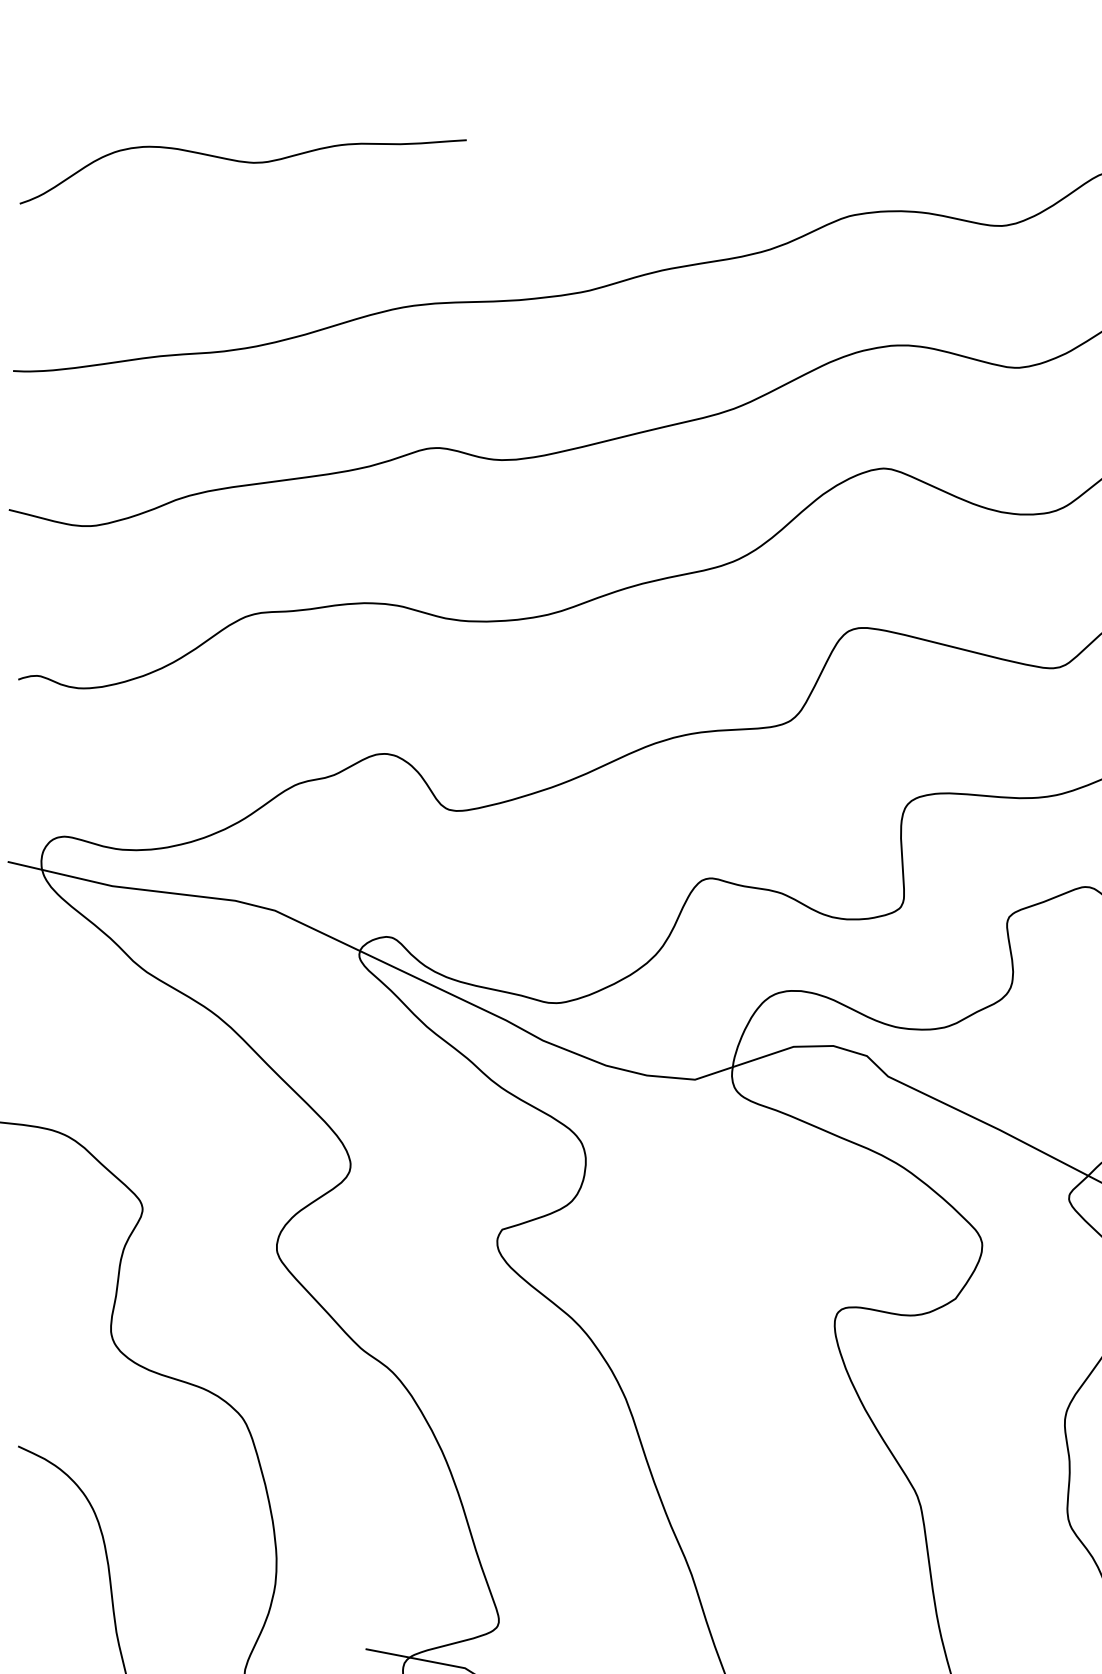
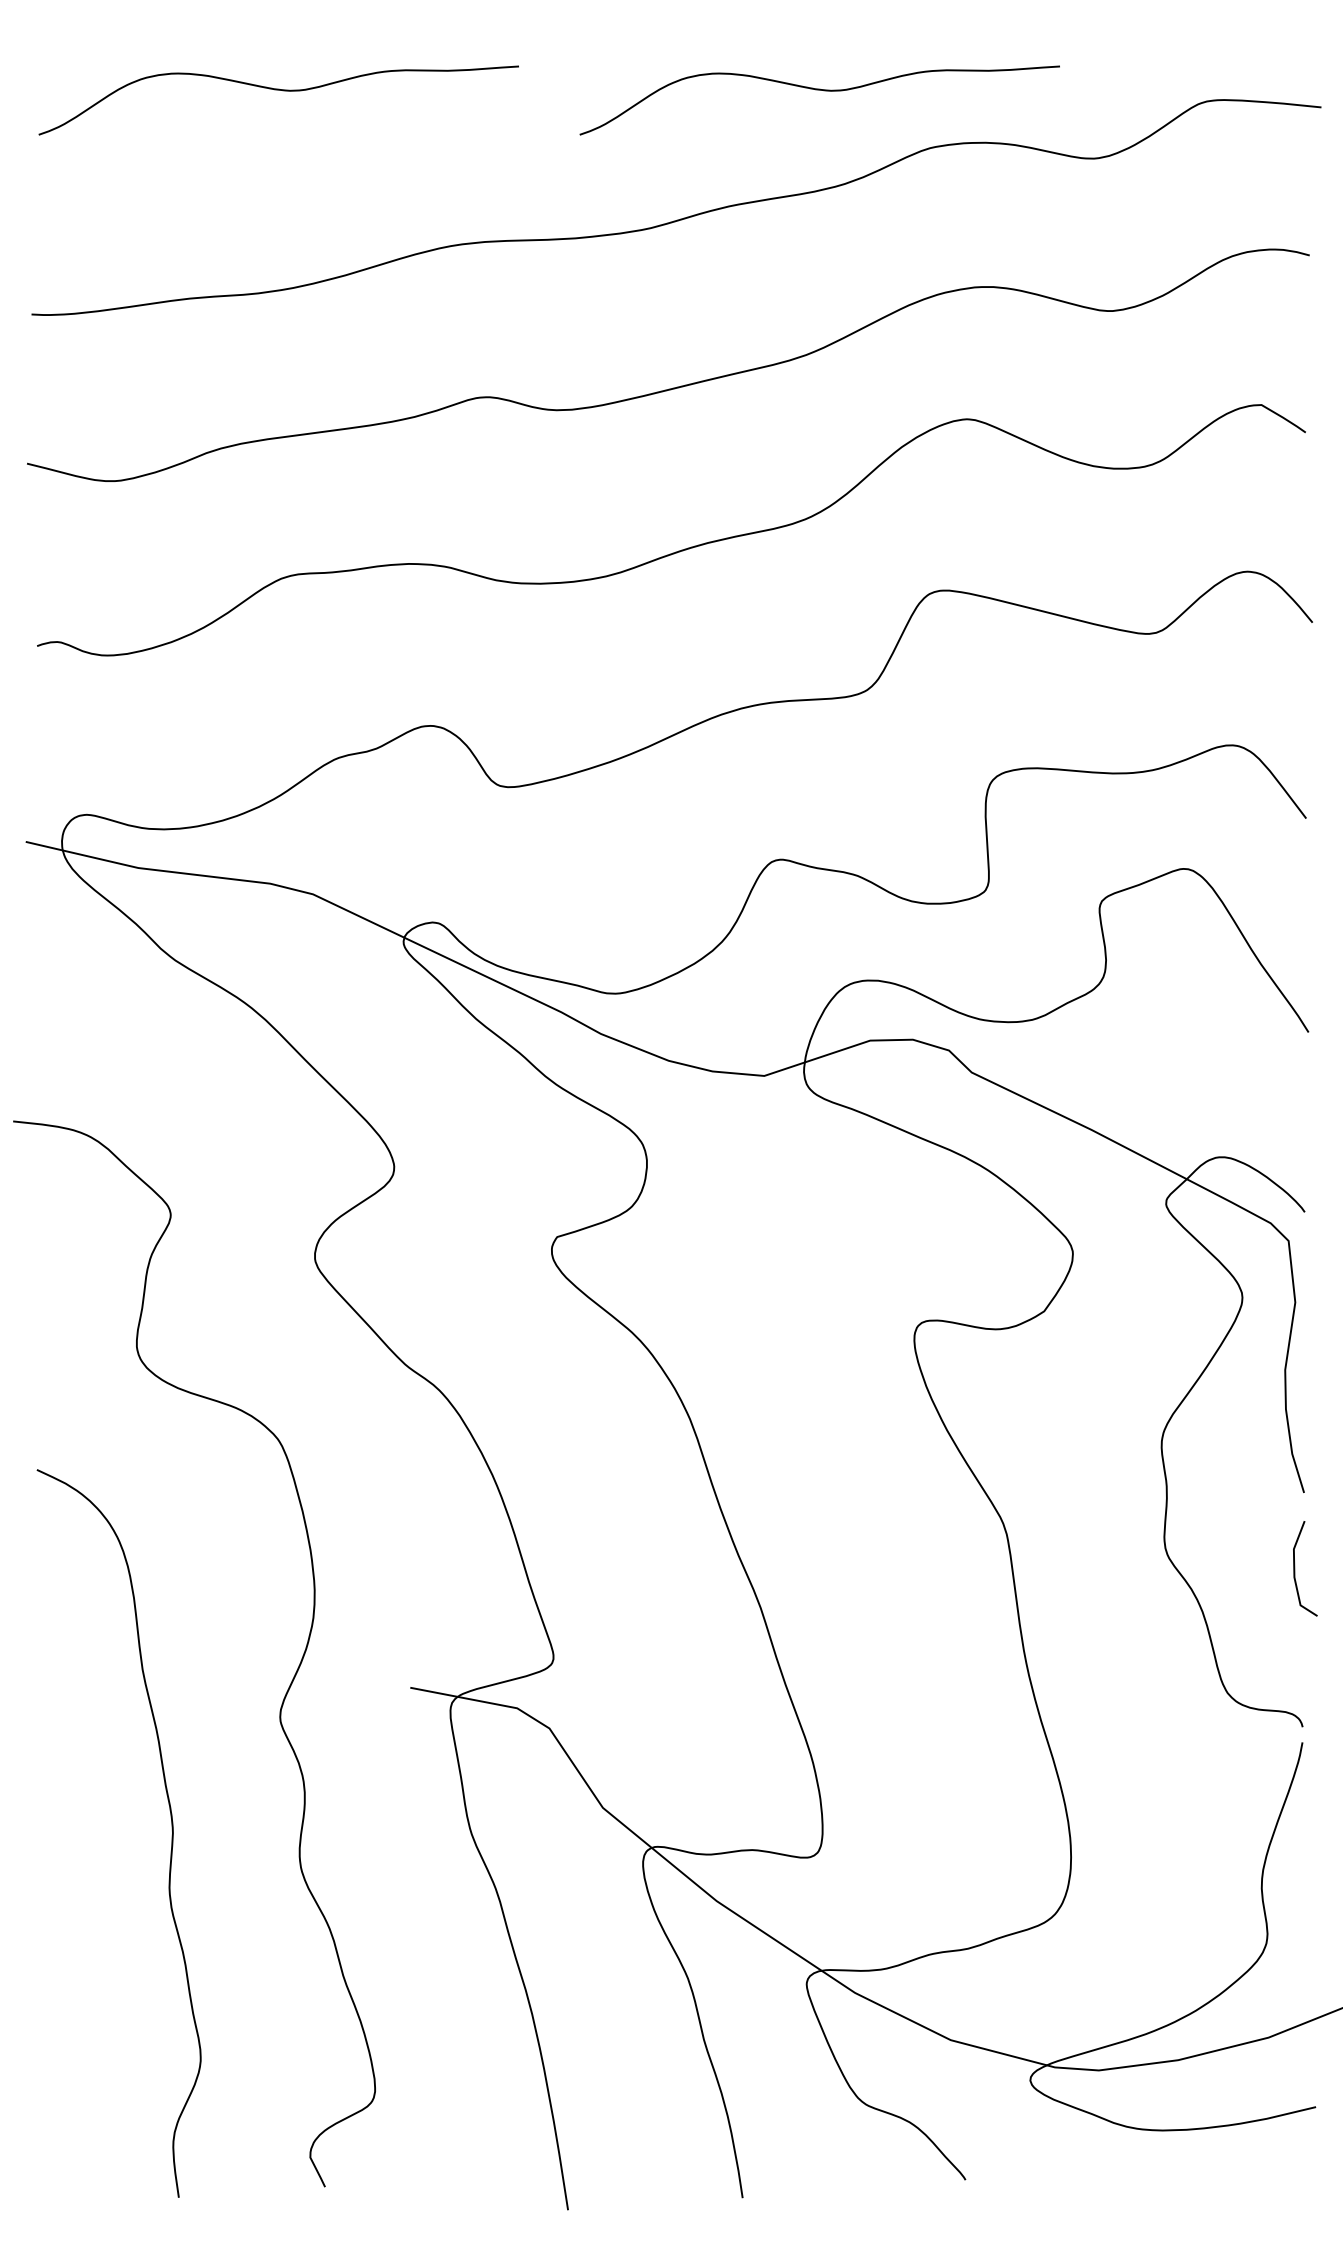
curve: (746, 162) -> (819, 90), added

